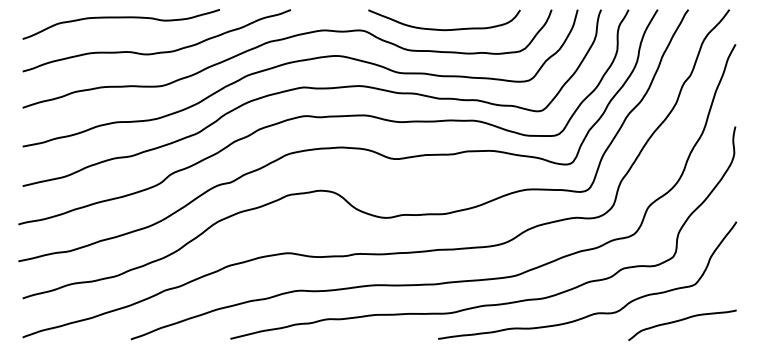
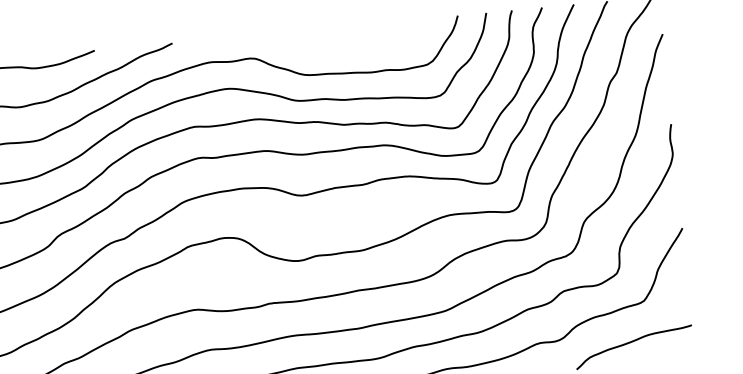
curve: (444, 29) -> (342, 48), removed

